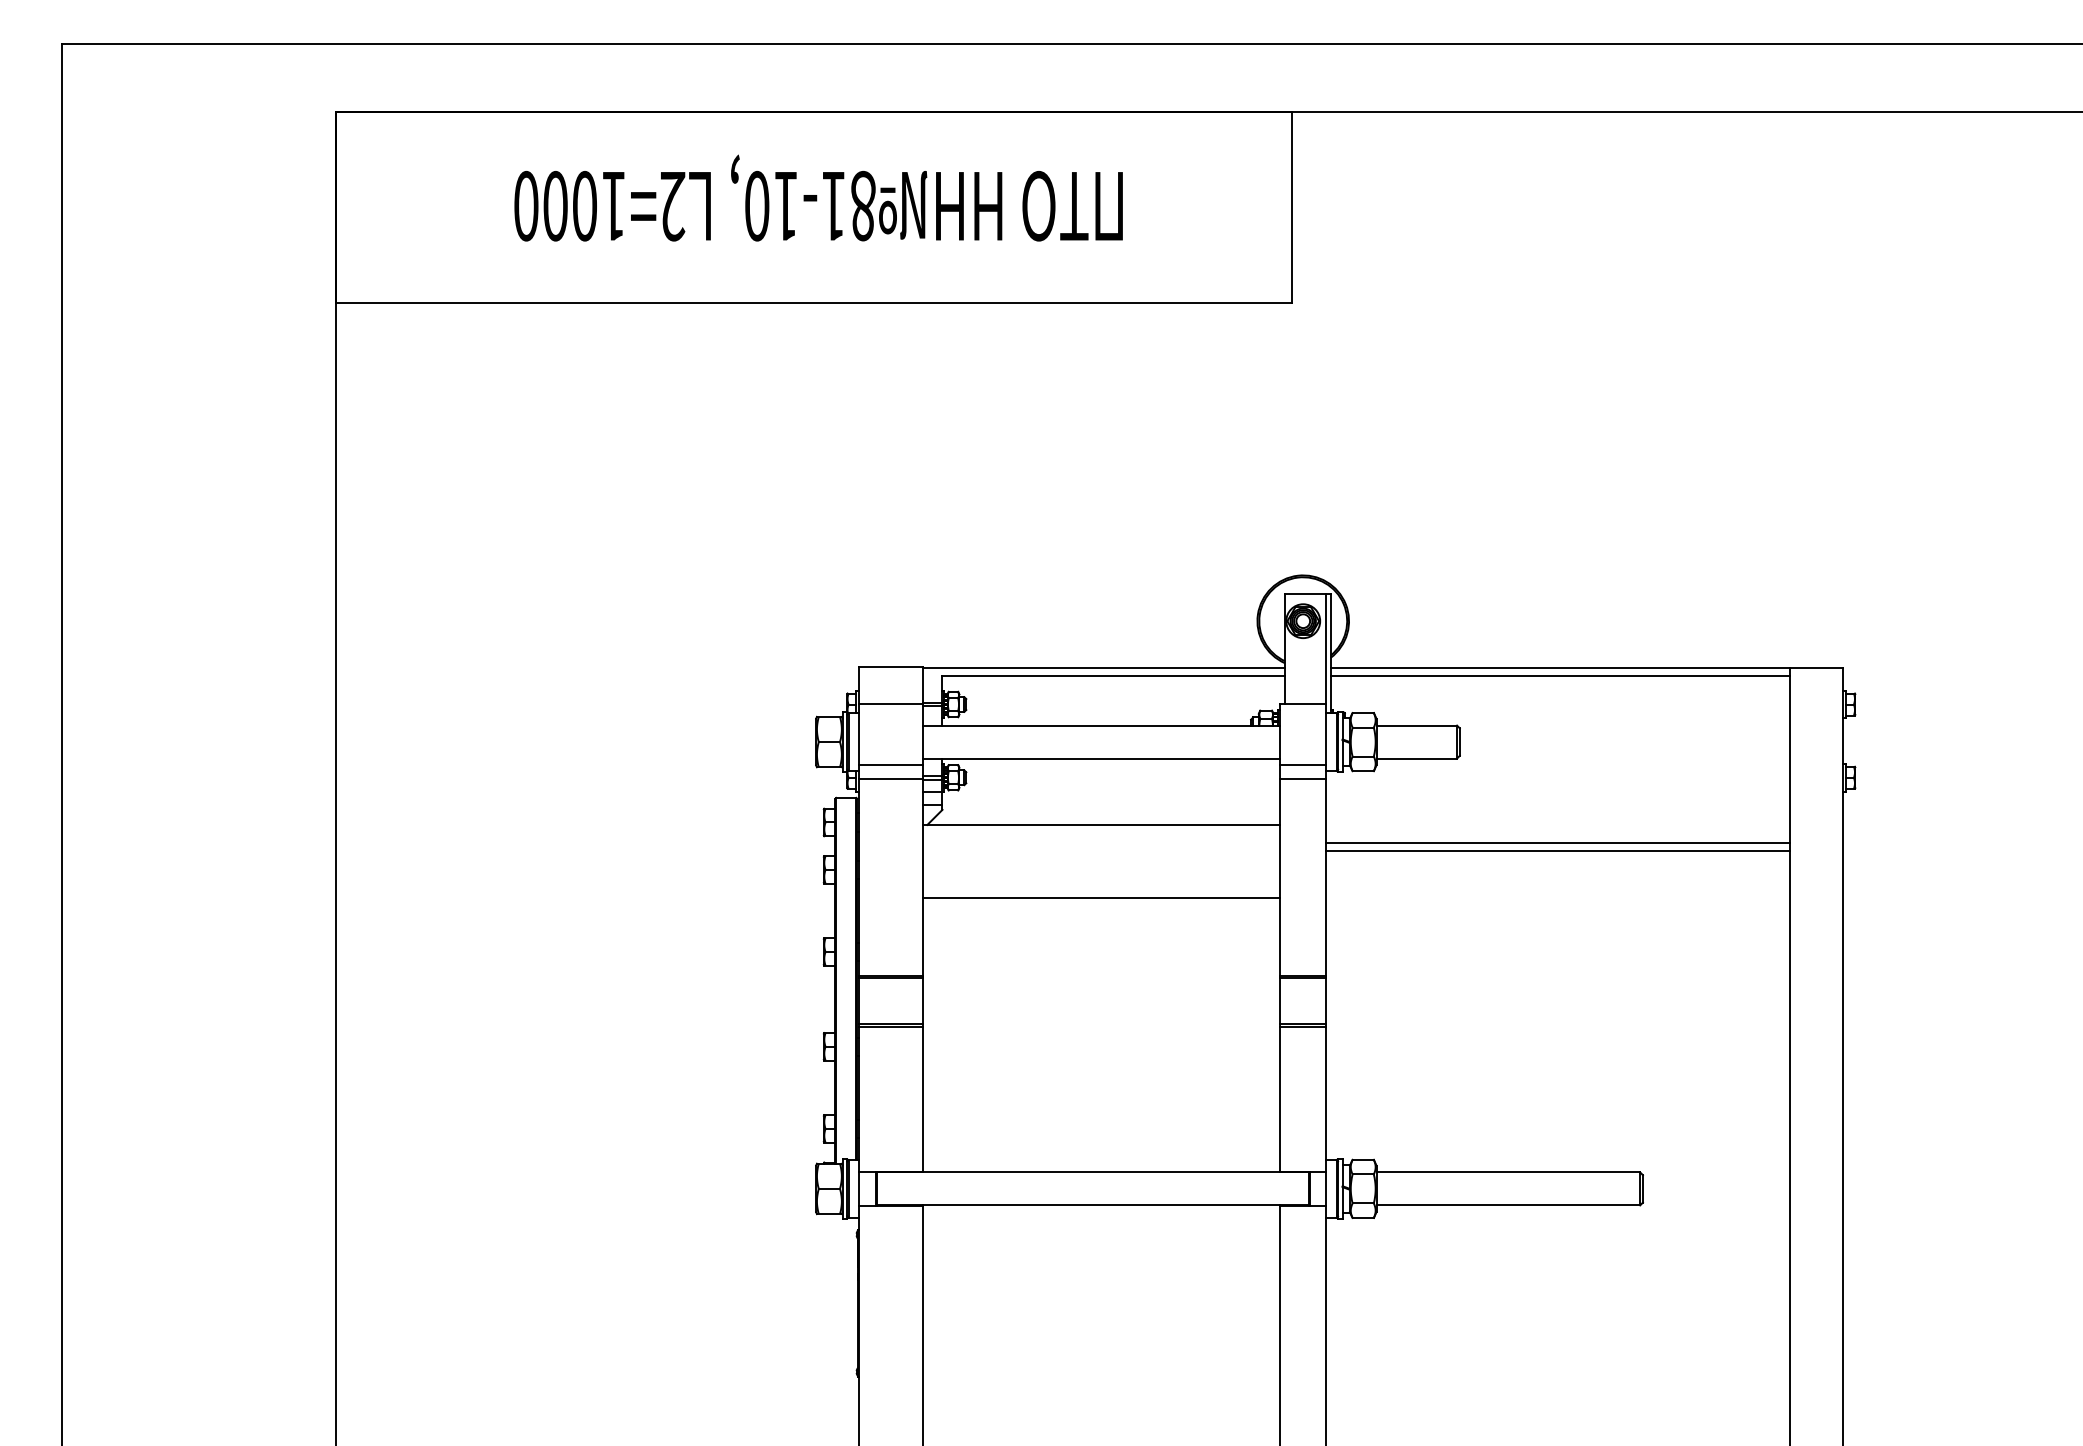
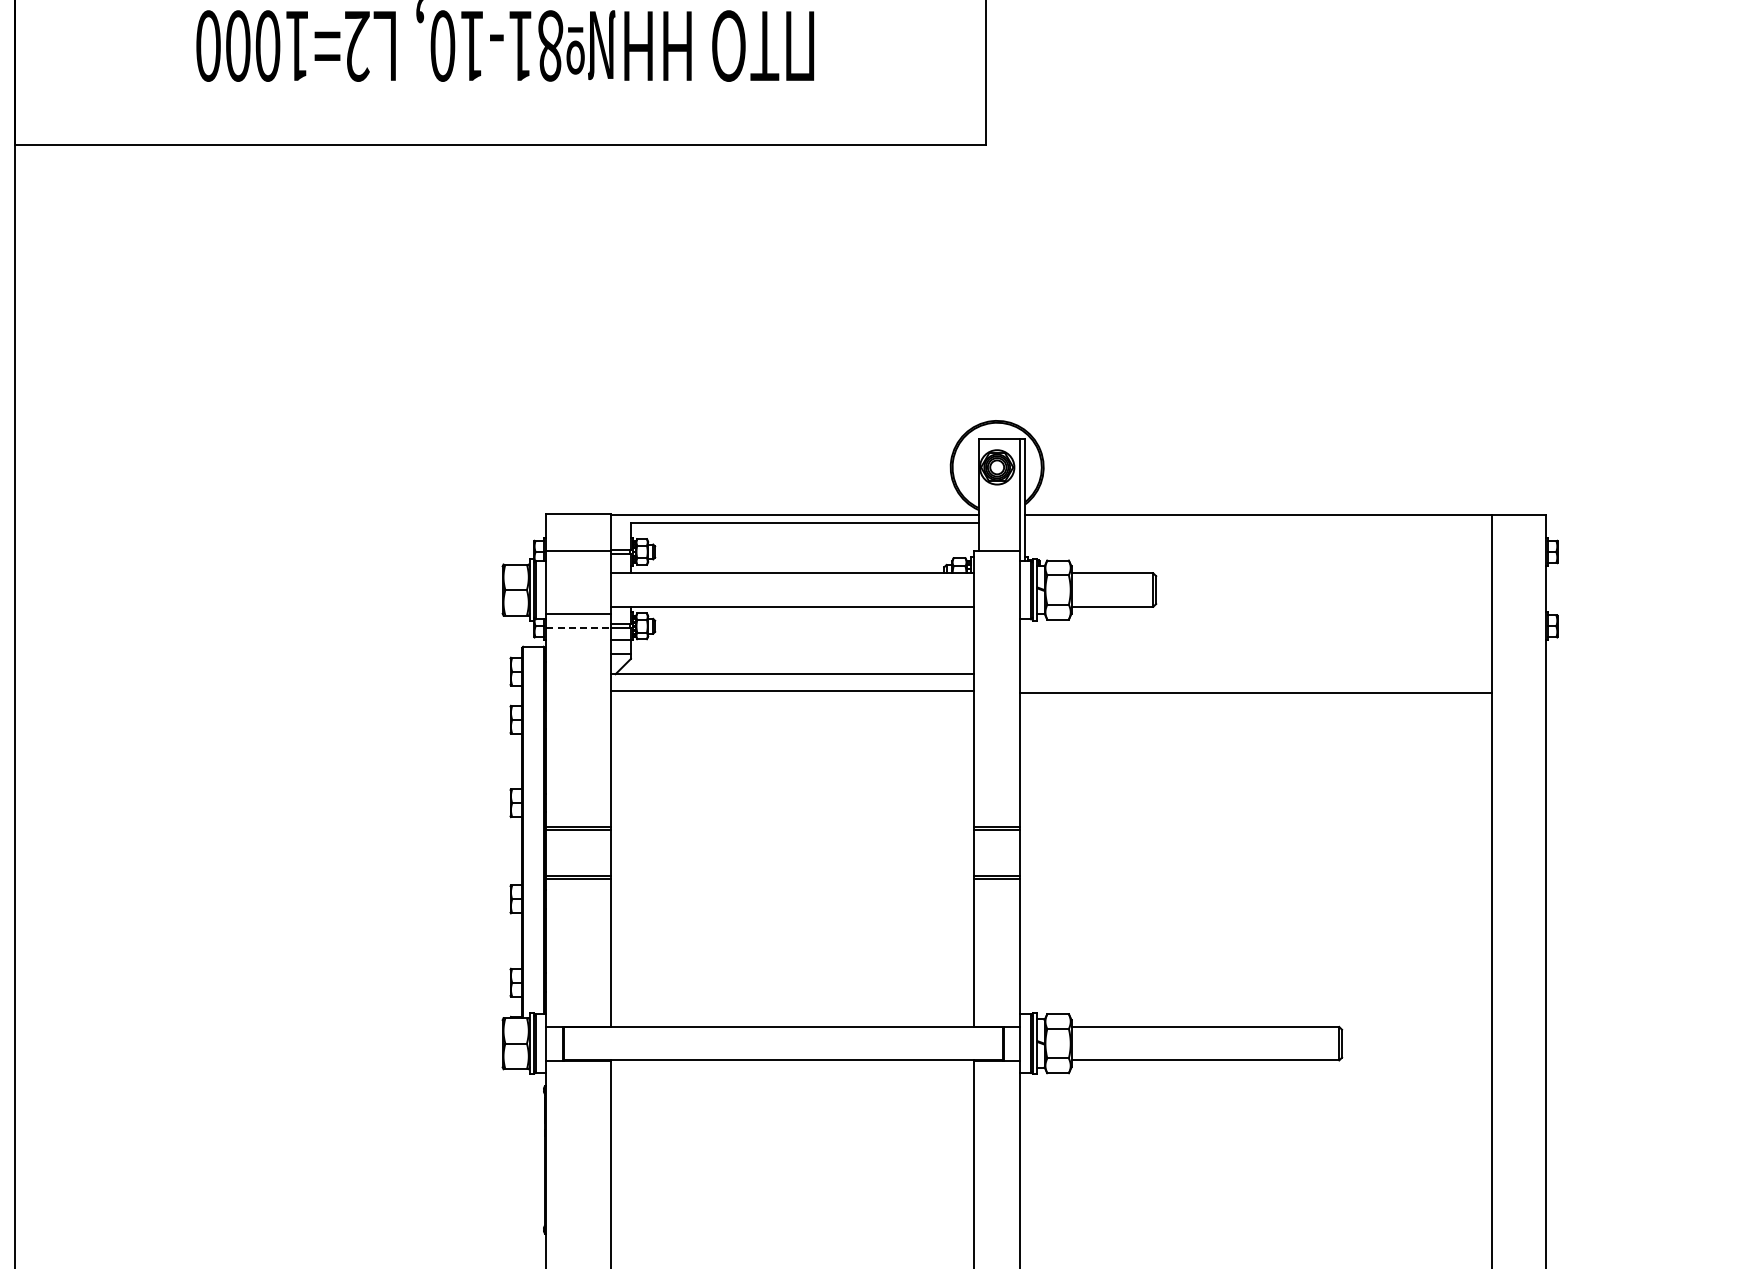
line: (1560, 675) -> (1258, 522), removed
line: (1303, 765) -> (997, 613), removed
line: (891, 779) -> (579, 628), solid -> dashed
line: (1303, 779) -> (997, 628), removed
line: (1558, 851) -> (1256, 701), removed
line: (1101, 898) -> (792, 691), moved

